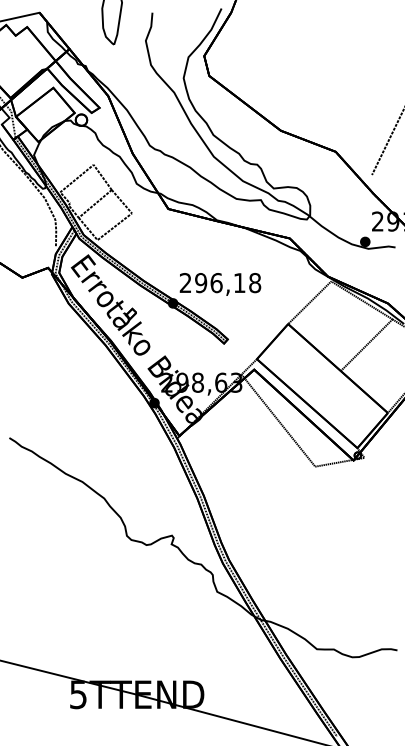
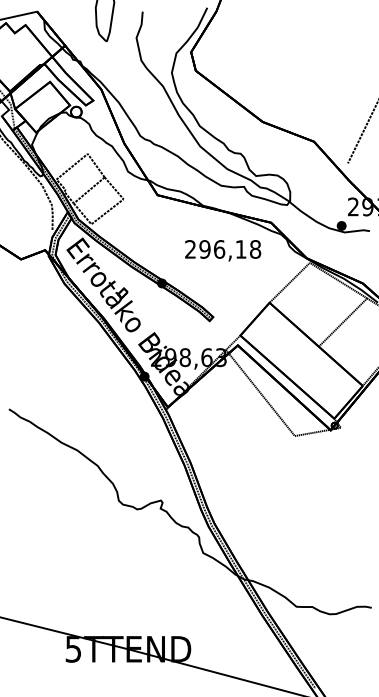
text: (220, 284) -> (223, 250), moved

